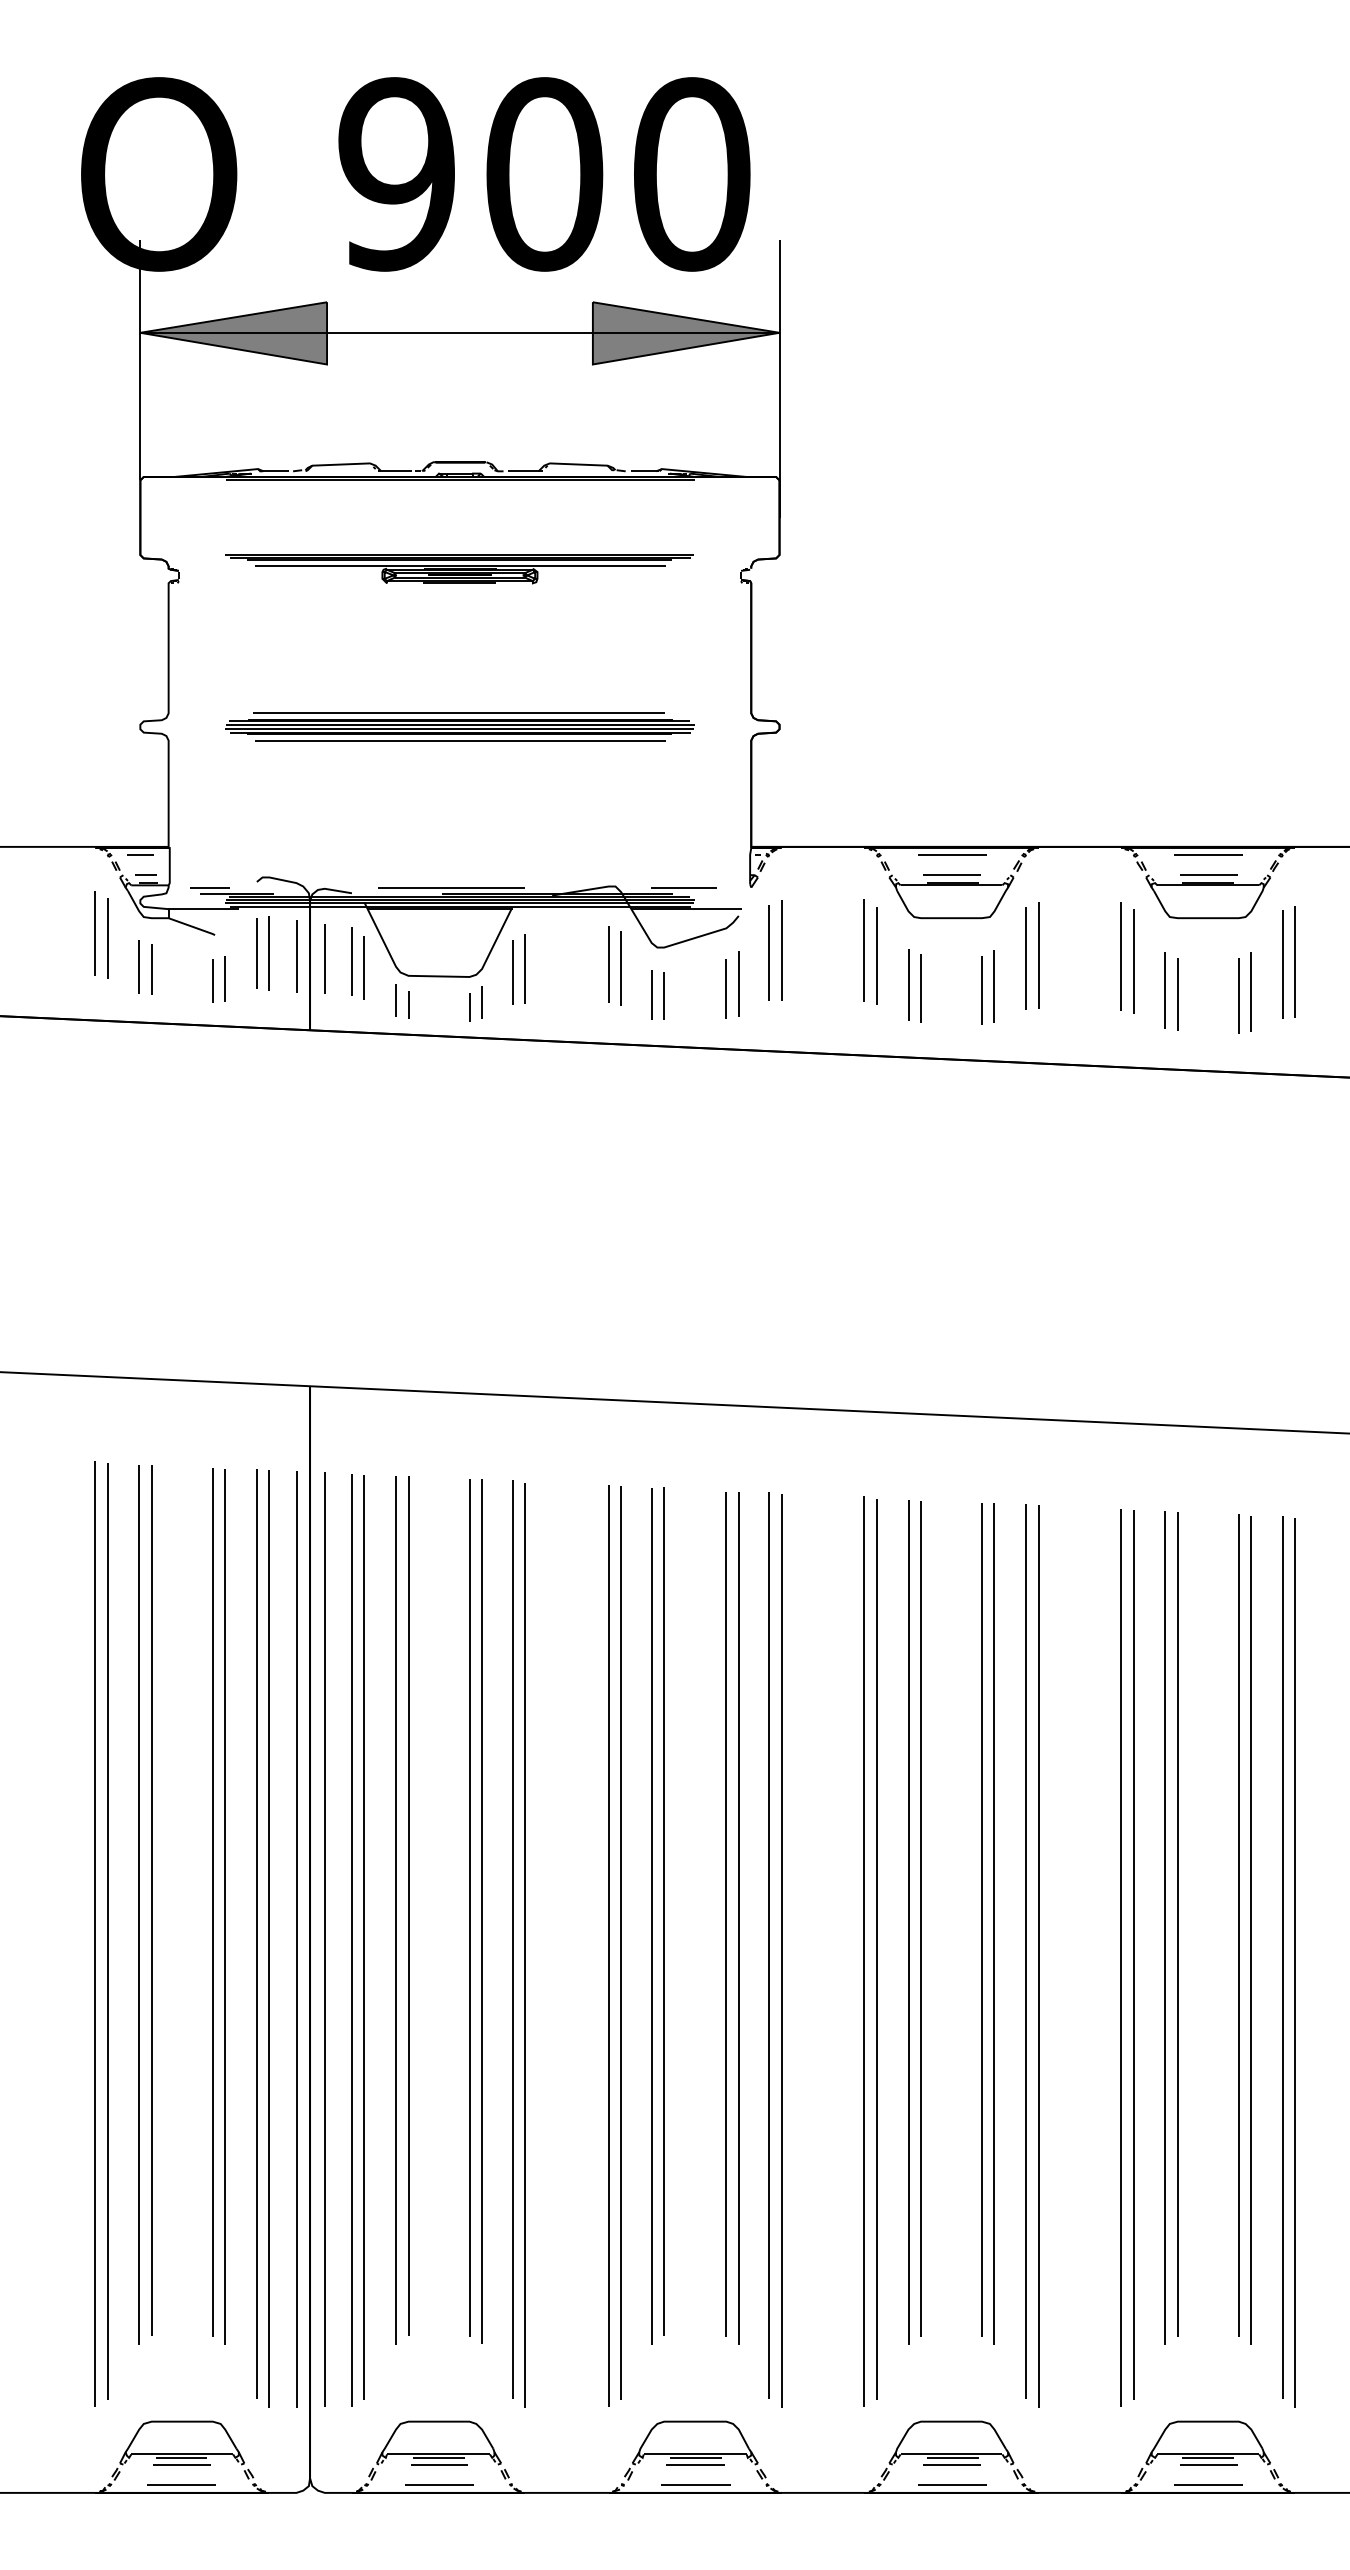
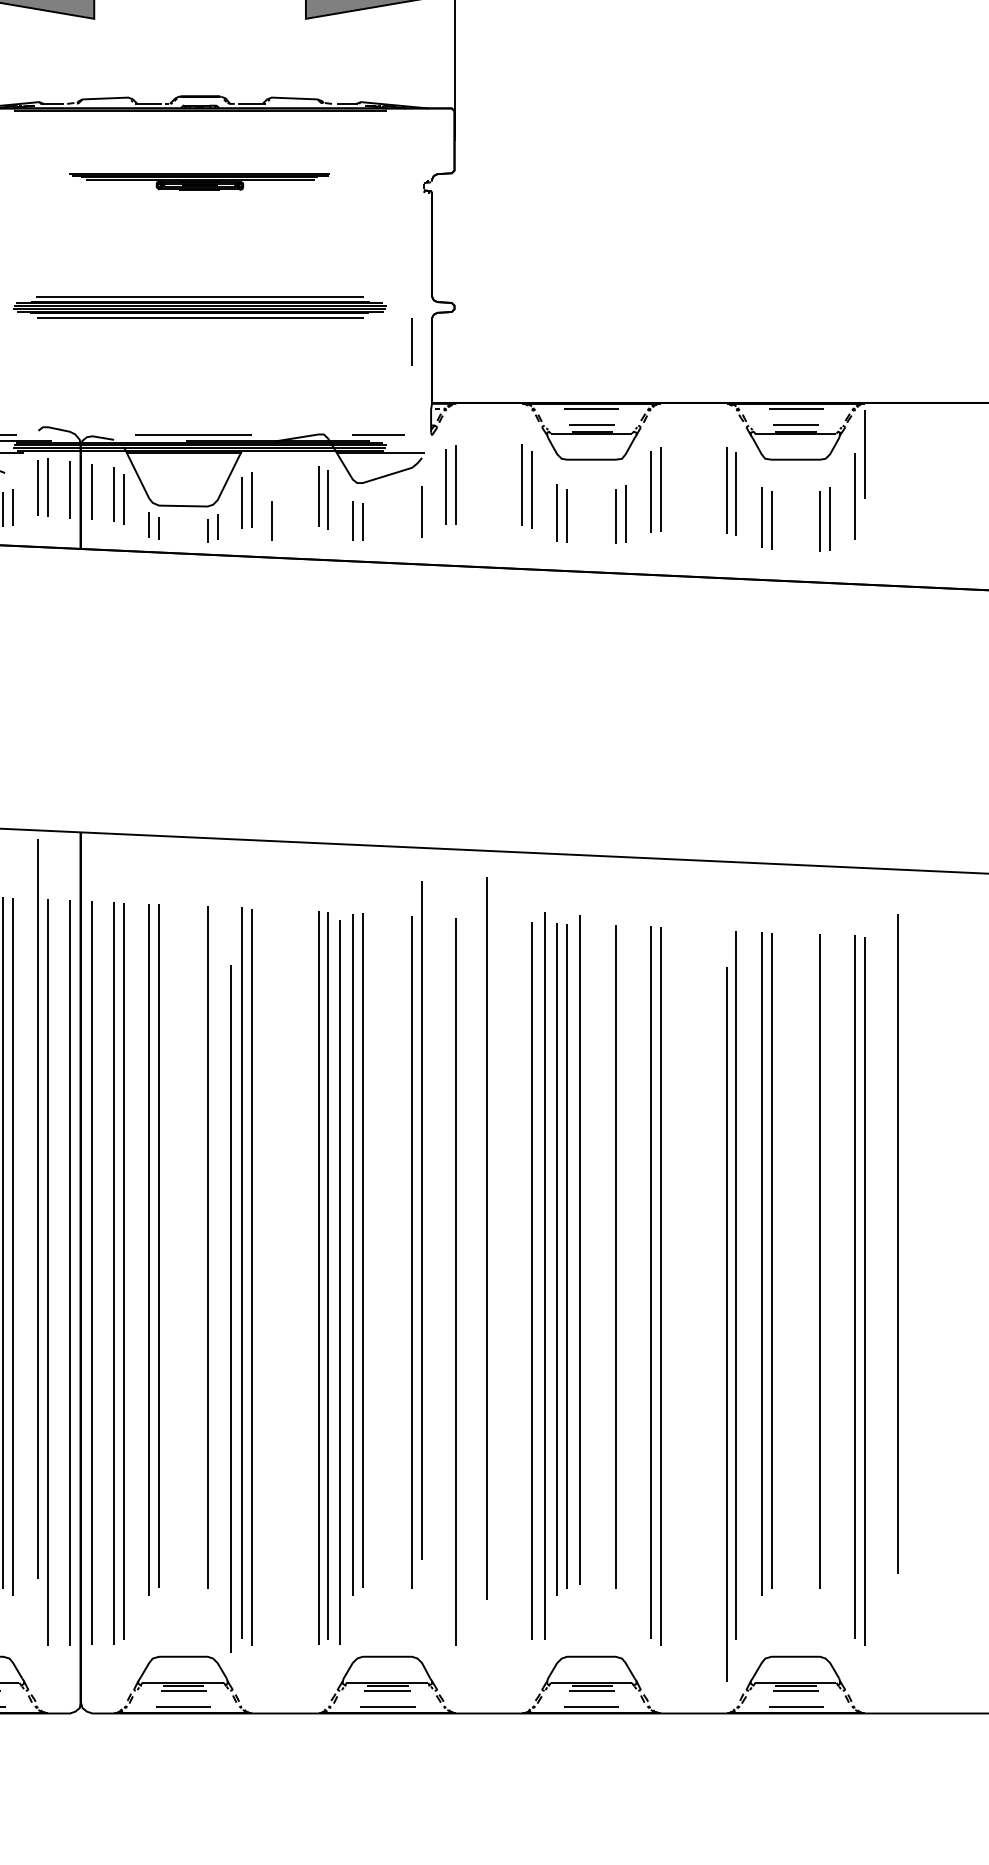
part: (459, 569) -> (199, 182), size x0.7
line: (1294, 961) -> (864, 454), moved
line: (725, 988) -> (411, 341), moved
line: (549, 994) -> (271, 520), added
line: (481, 1911) -> (230, 1308), moved
line: (738, 1918) -> (421, 1221), moved
line: (993, 1923) -> (578, 1249), moved
line: (1250, 1930) -> (897, 1244), moved
line: (256, 1933) -> (38, 1208), moved
line: (892, 1942) -> (544, 1275), added
line: (768, 1945) -> (486, 1238), moved
line: (863, 1951) -> (339, 1282), moved
line: (1120, 1957) -> (726, 1324), moved

